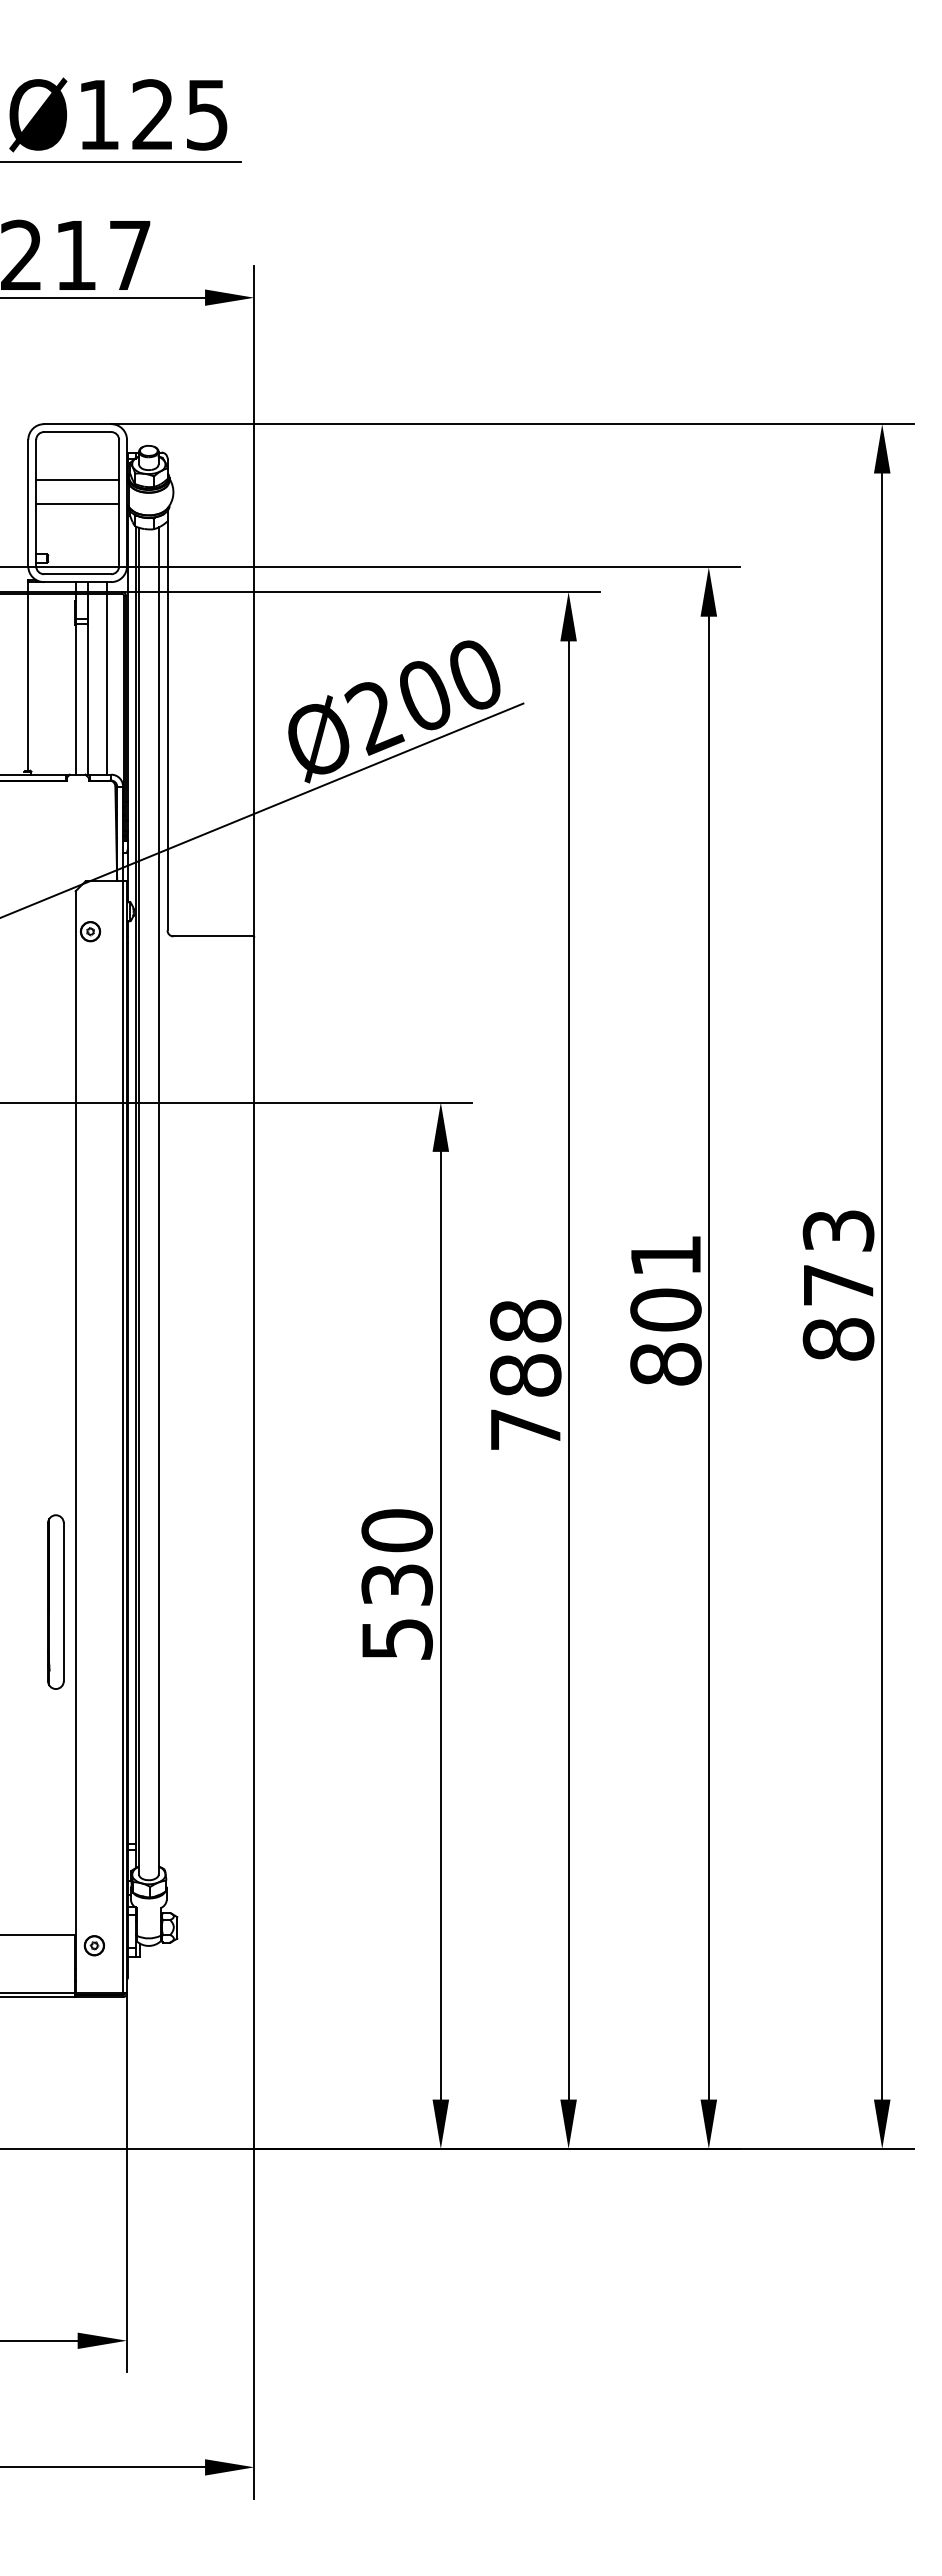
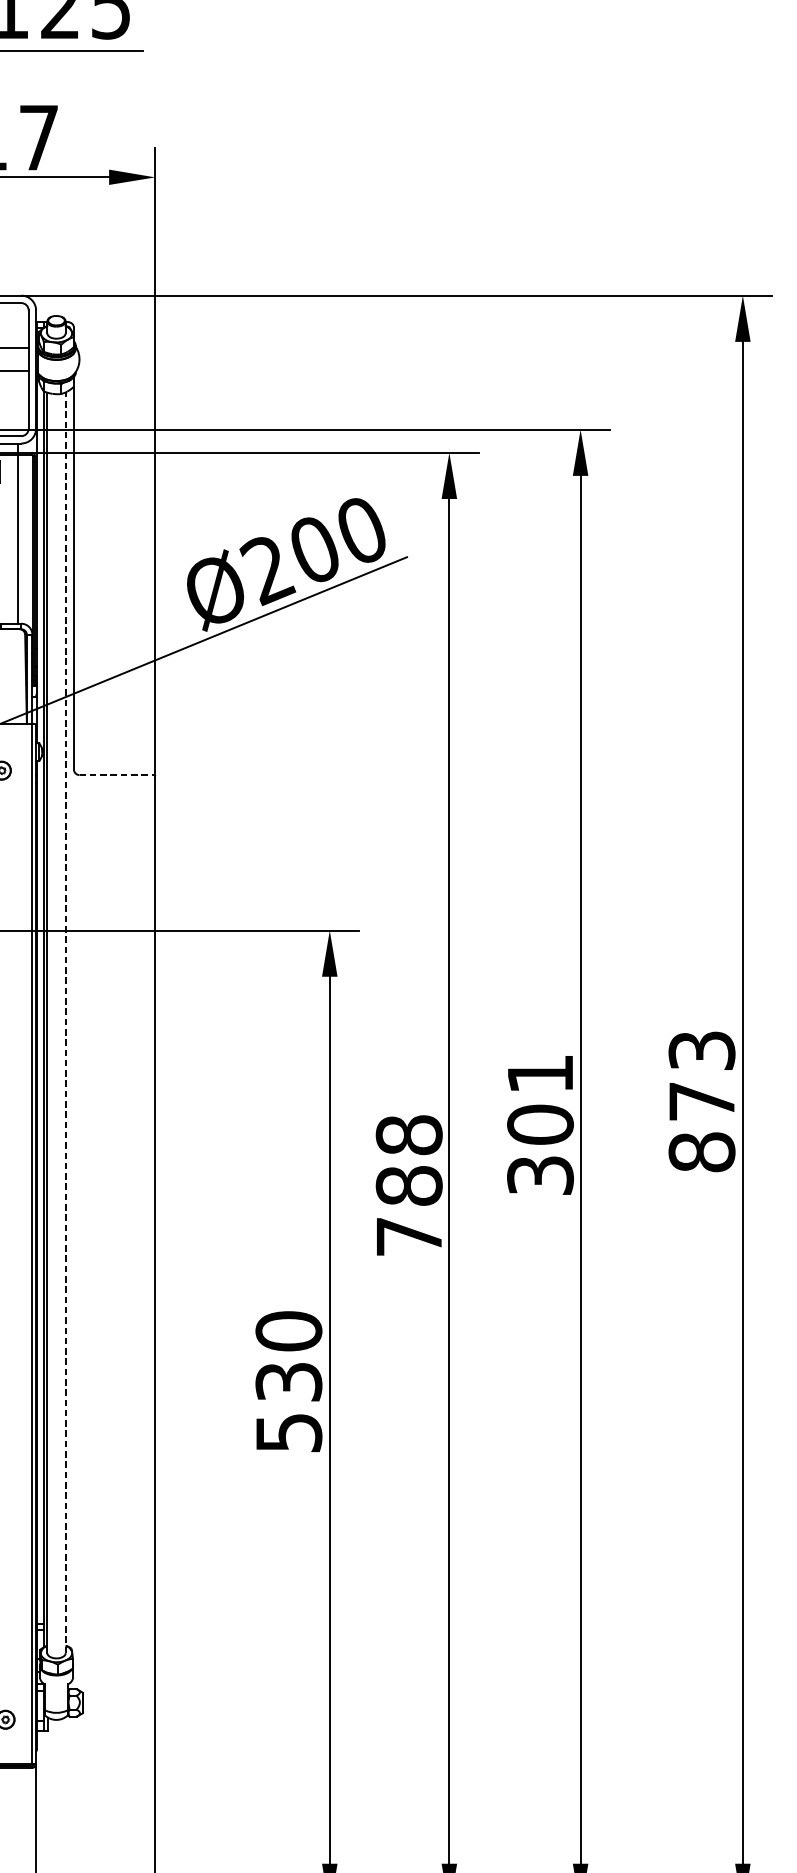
line: (213, 936) -> (117, 775), solid -> dashed
line: (158, 1201) -> (65, 1023), solid -> dashed
text: (665, 1364) -> (540, 1175), 801 -> 301

